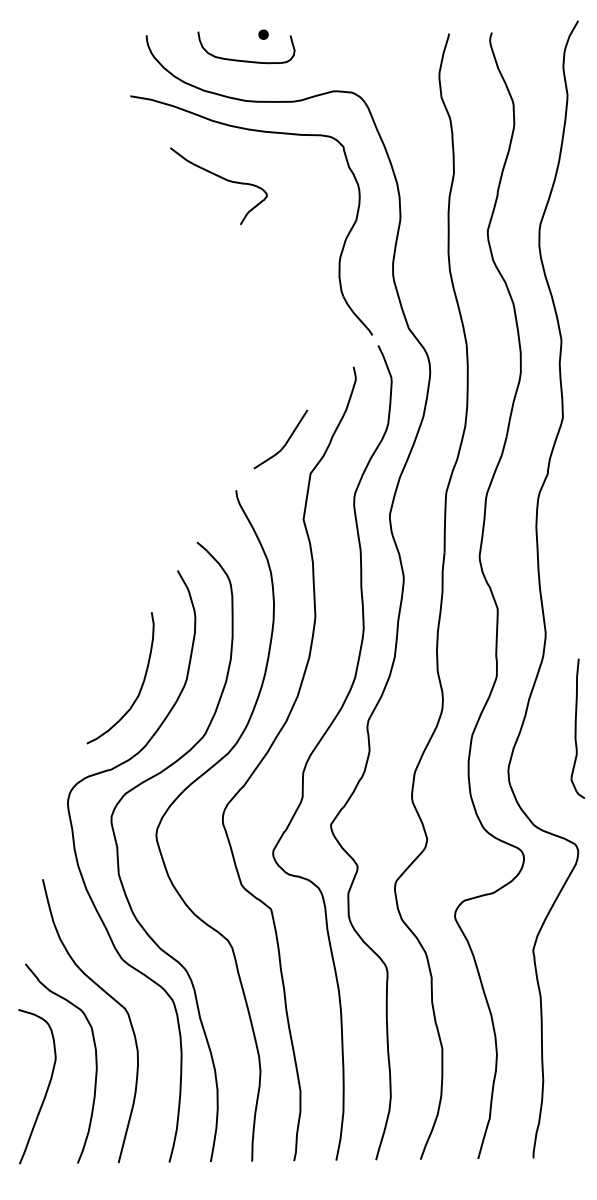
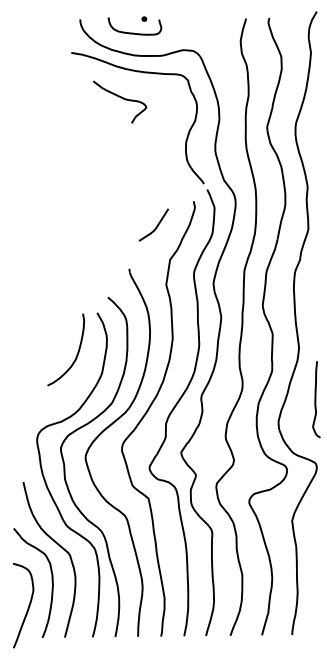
curve: (285, 440) -> (156, 225), moved
curve: (139, 686) -> (76, 354), moved
curve: (46, 1086) -> (28, 605), moved

